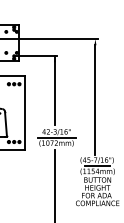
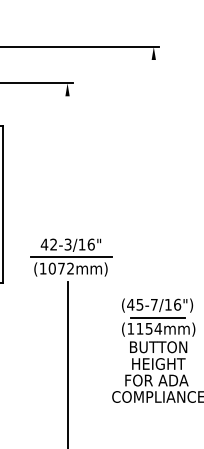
line: (54, 90) -> (66, 156), removed
line: (95, 100) -> (153, 177), removed

